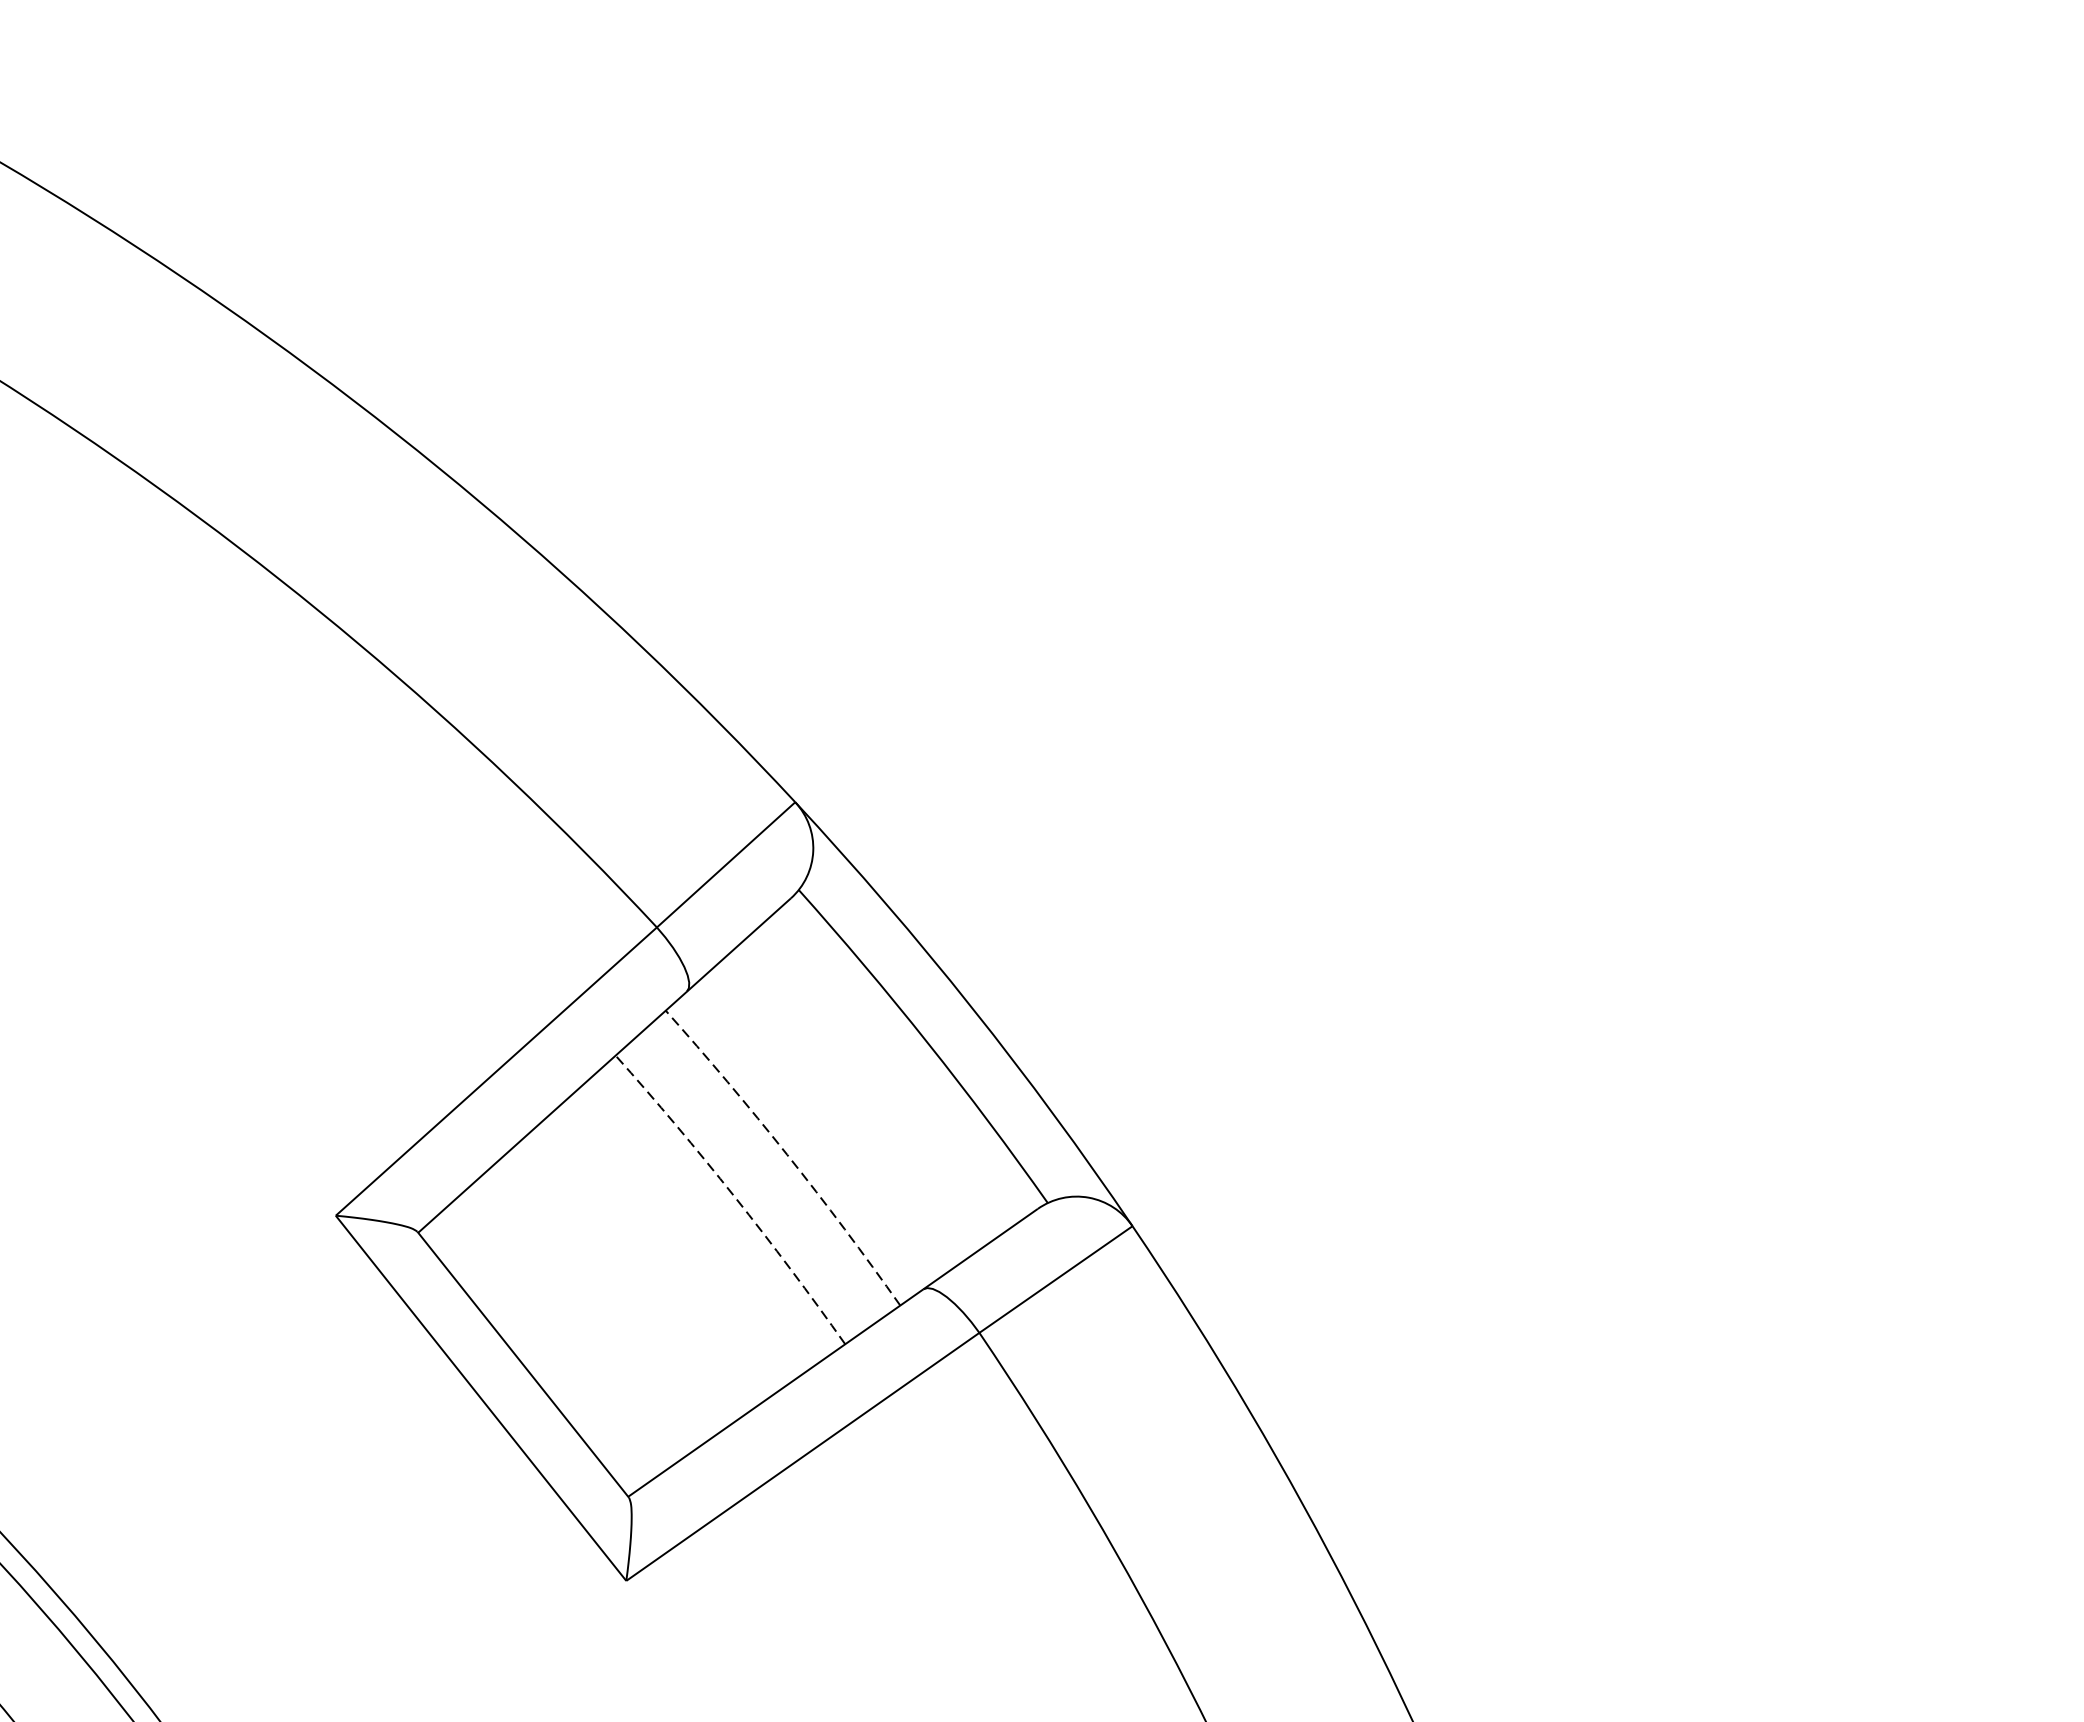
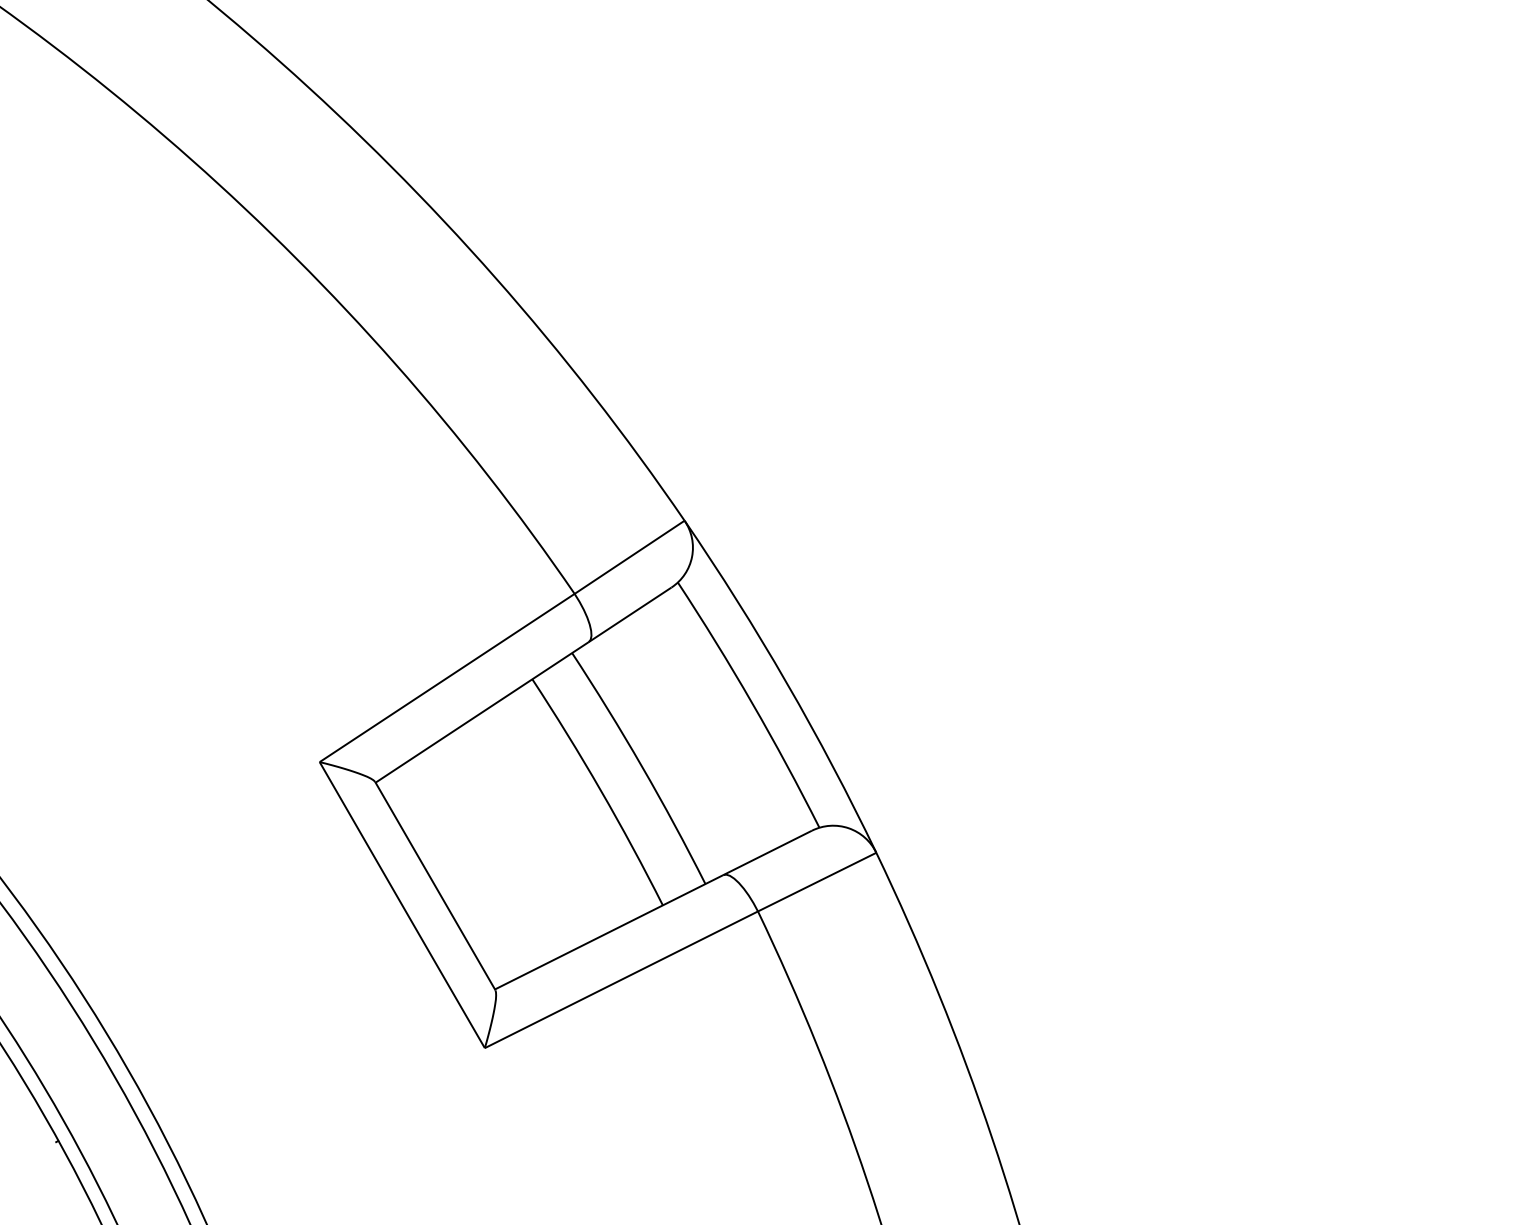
arc: (787, 1154) -> (642, 766), dashed -> solid
arc: (734, 1196) -> (600, 790), dashed -> solid

